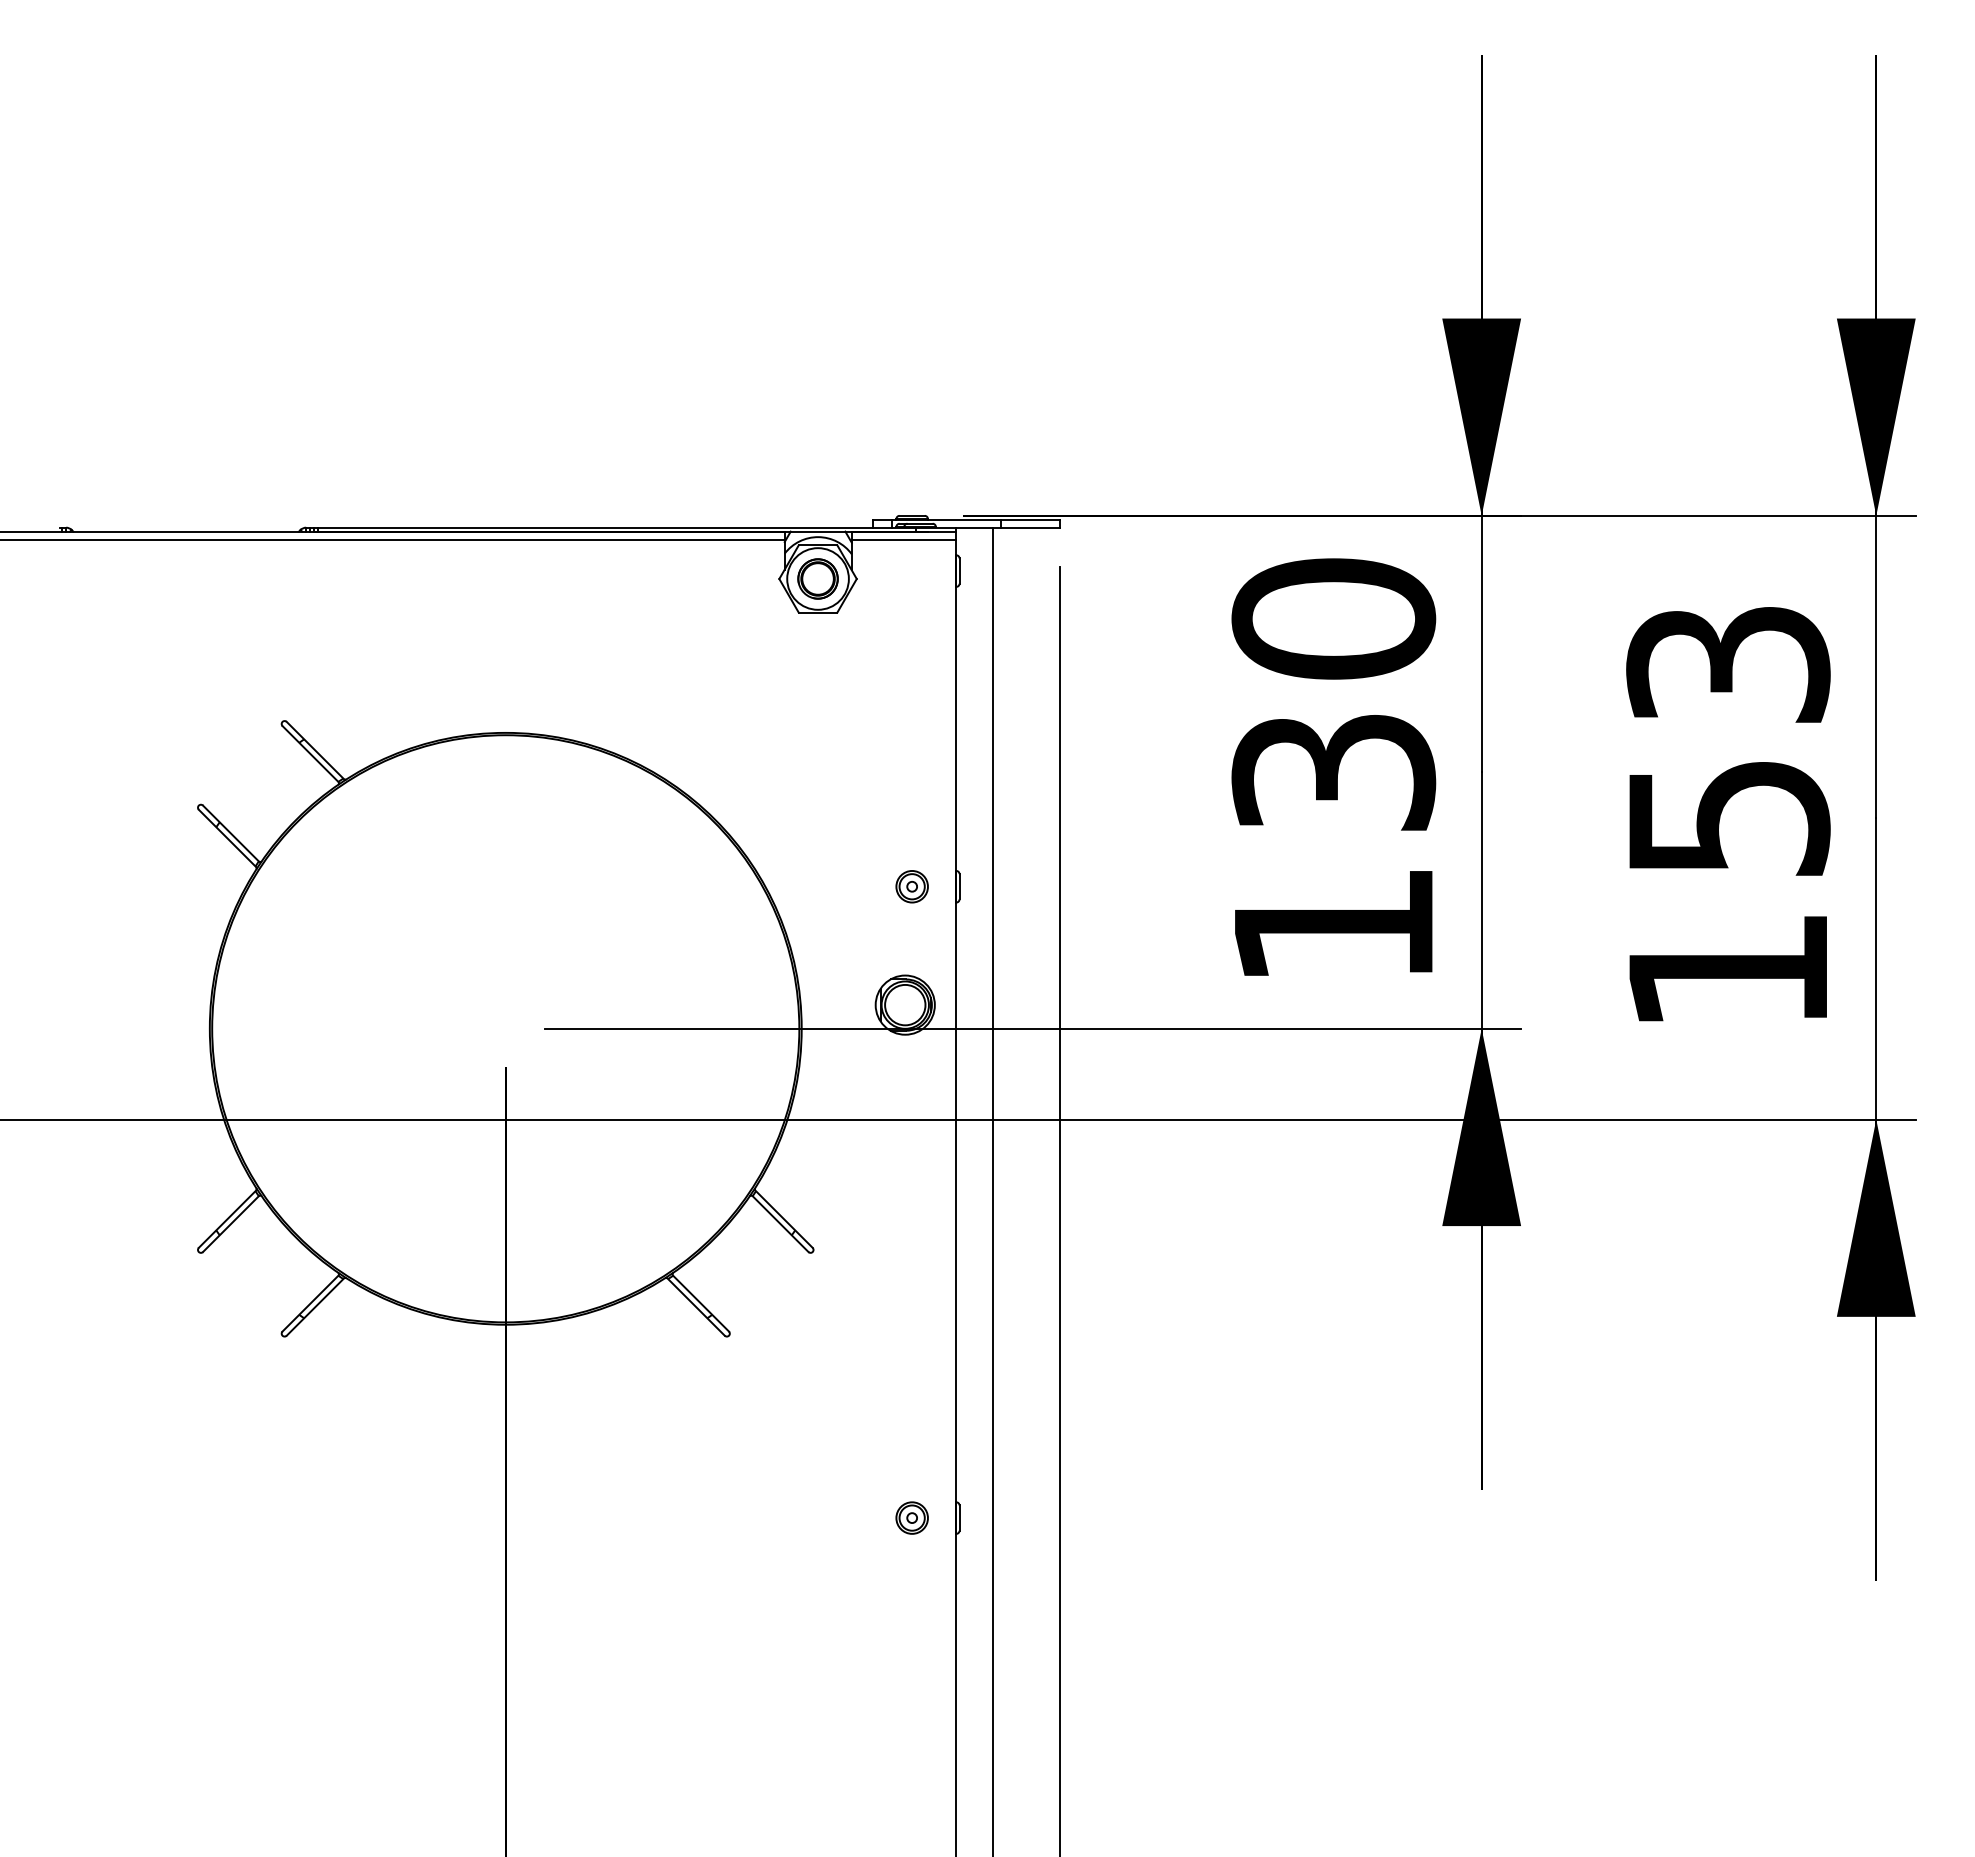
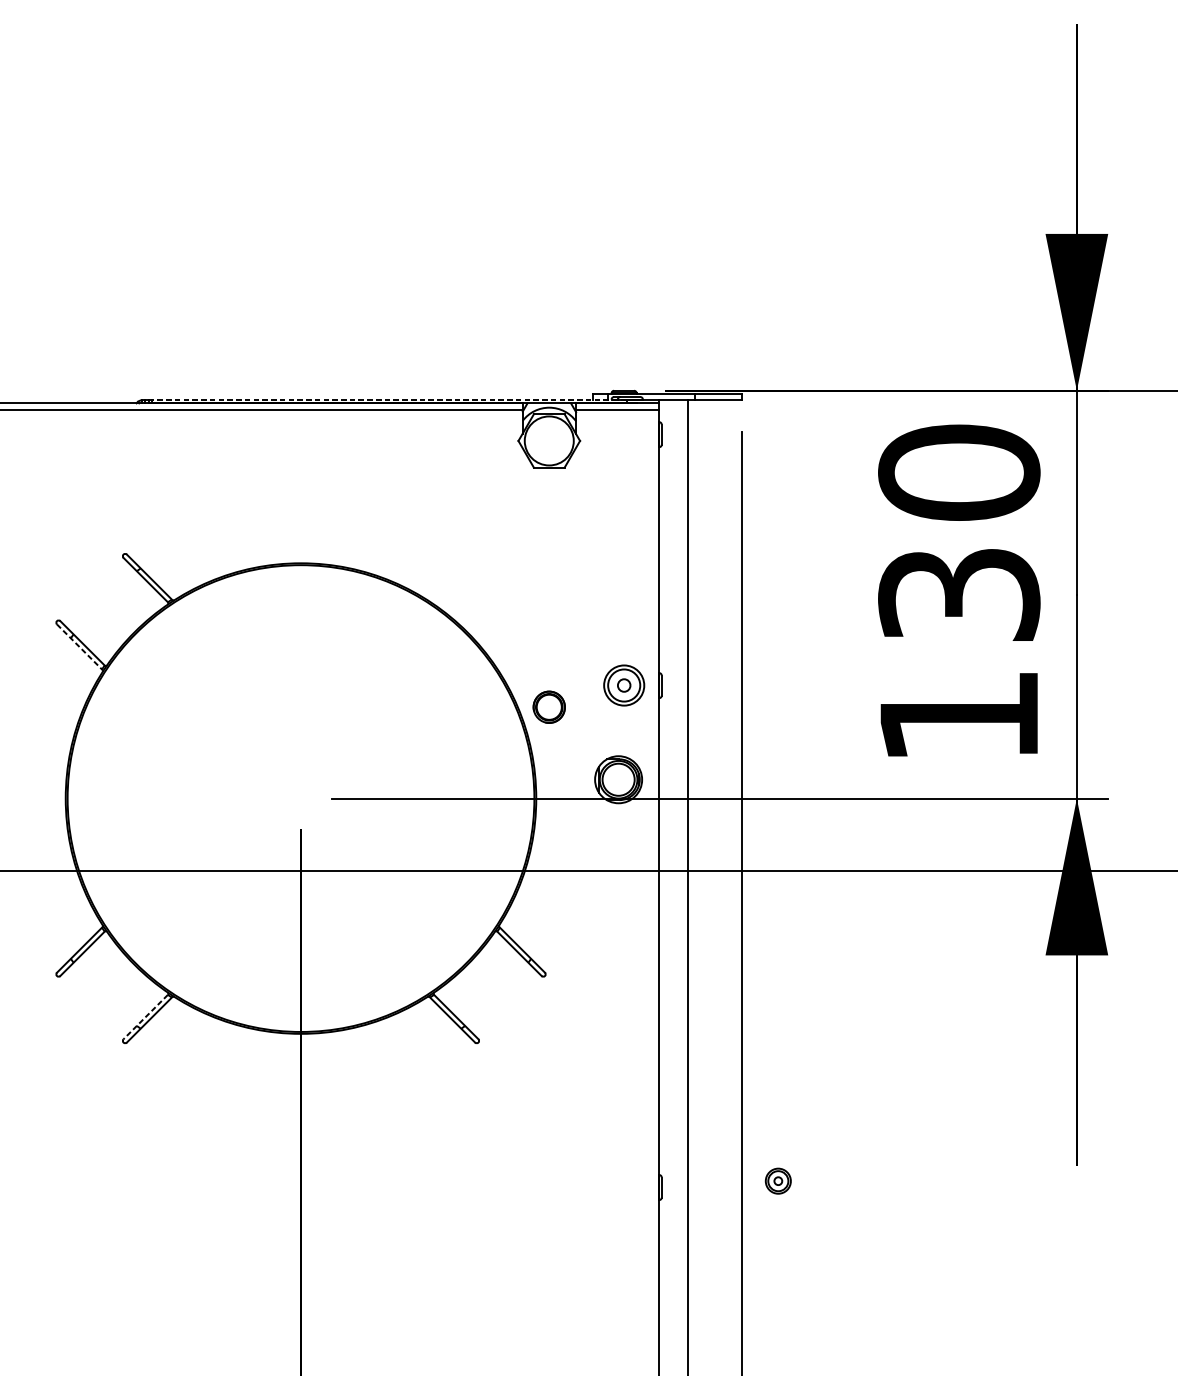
line: (615, 527) -> (388, 400), solid -> dashed
part: (817, 578) -> (548, 706), moved
line: (227, 838) -> (79, 647), solid -> dashed
part: (911, 886) -> (623, 685), size x1.6
line: (310, 1303) -> (145, 1016), solid -> dashed
part: (911, 1517) -> (777, 1180), moved

